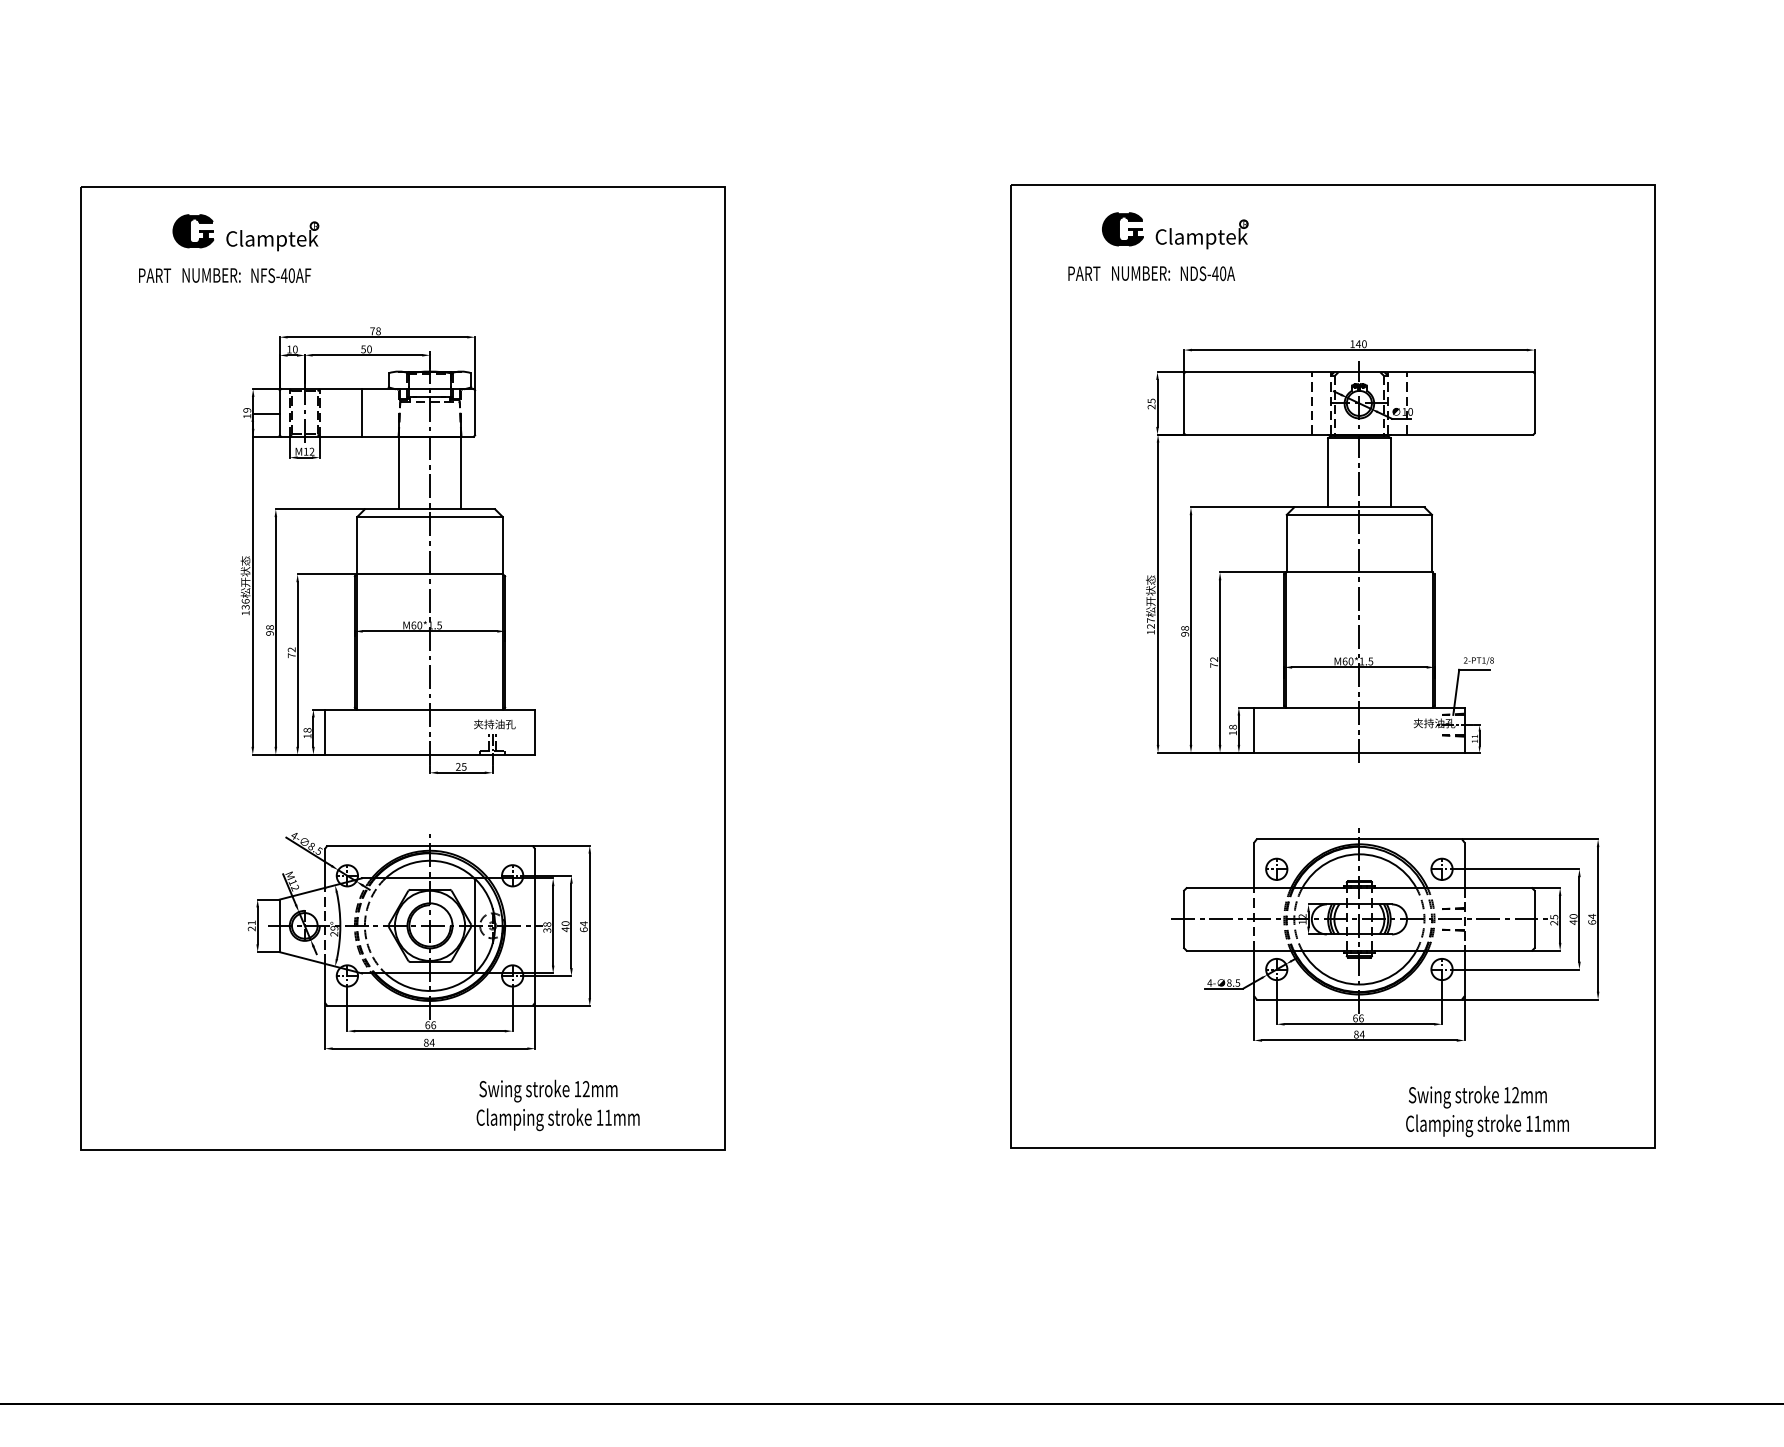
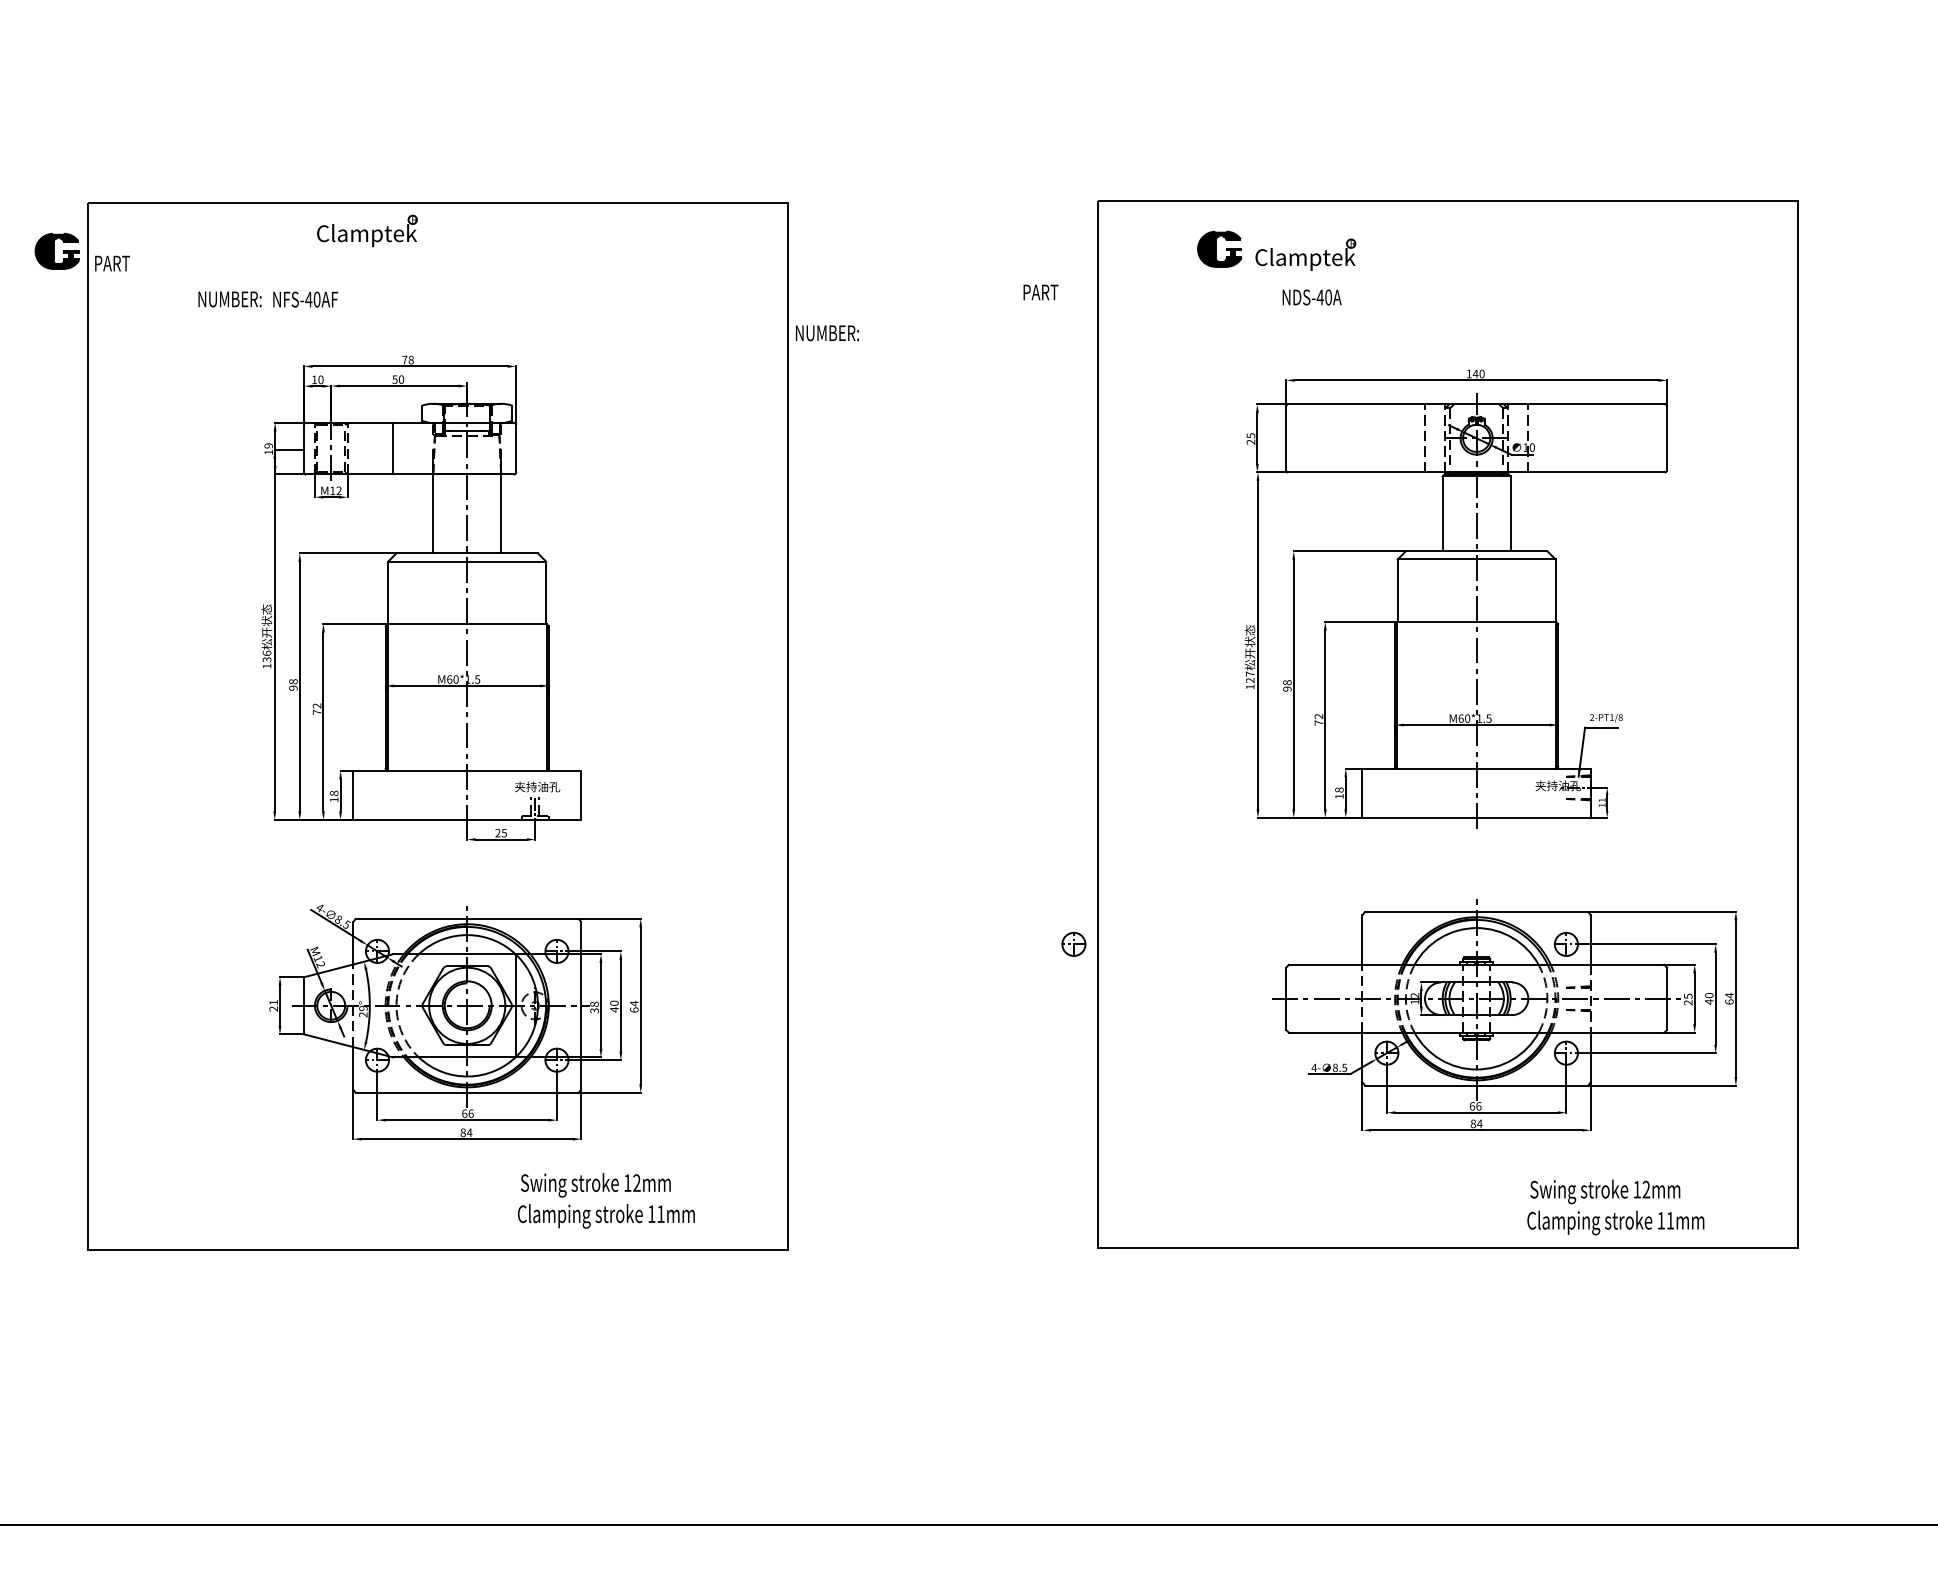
part: (192, 230) -> (56, 250), moved
part: (272, 235) -> (367, 230), moved
text: (1083, 273) -> (1040, 292), moved
text: (1141, 273) -> (827, 333), moved
text: (154, 275) -> (112, 263), moved
part: (1276, 869) -> (1073, 944), moved

